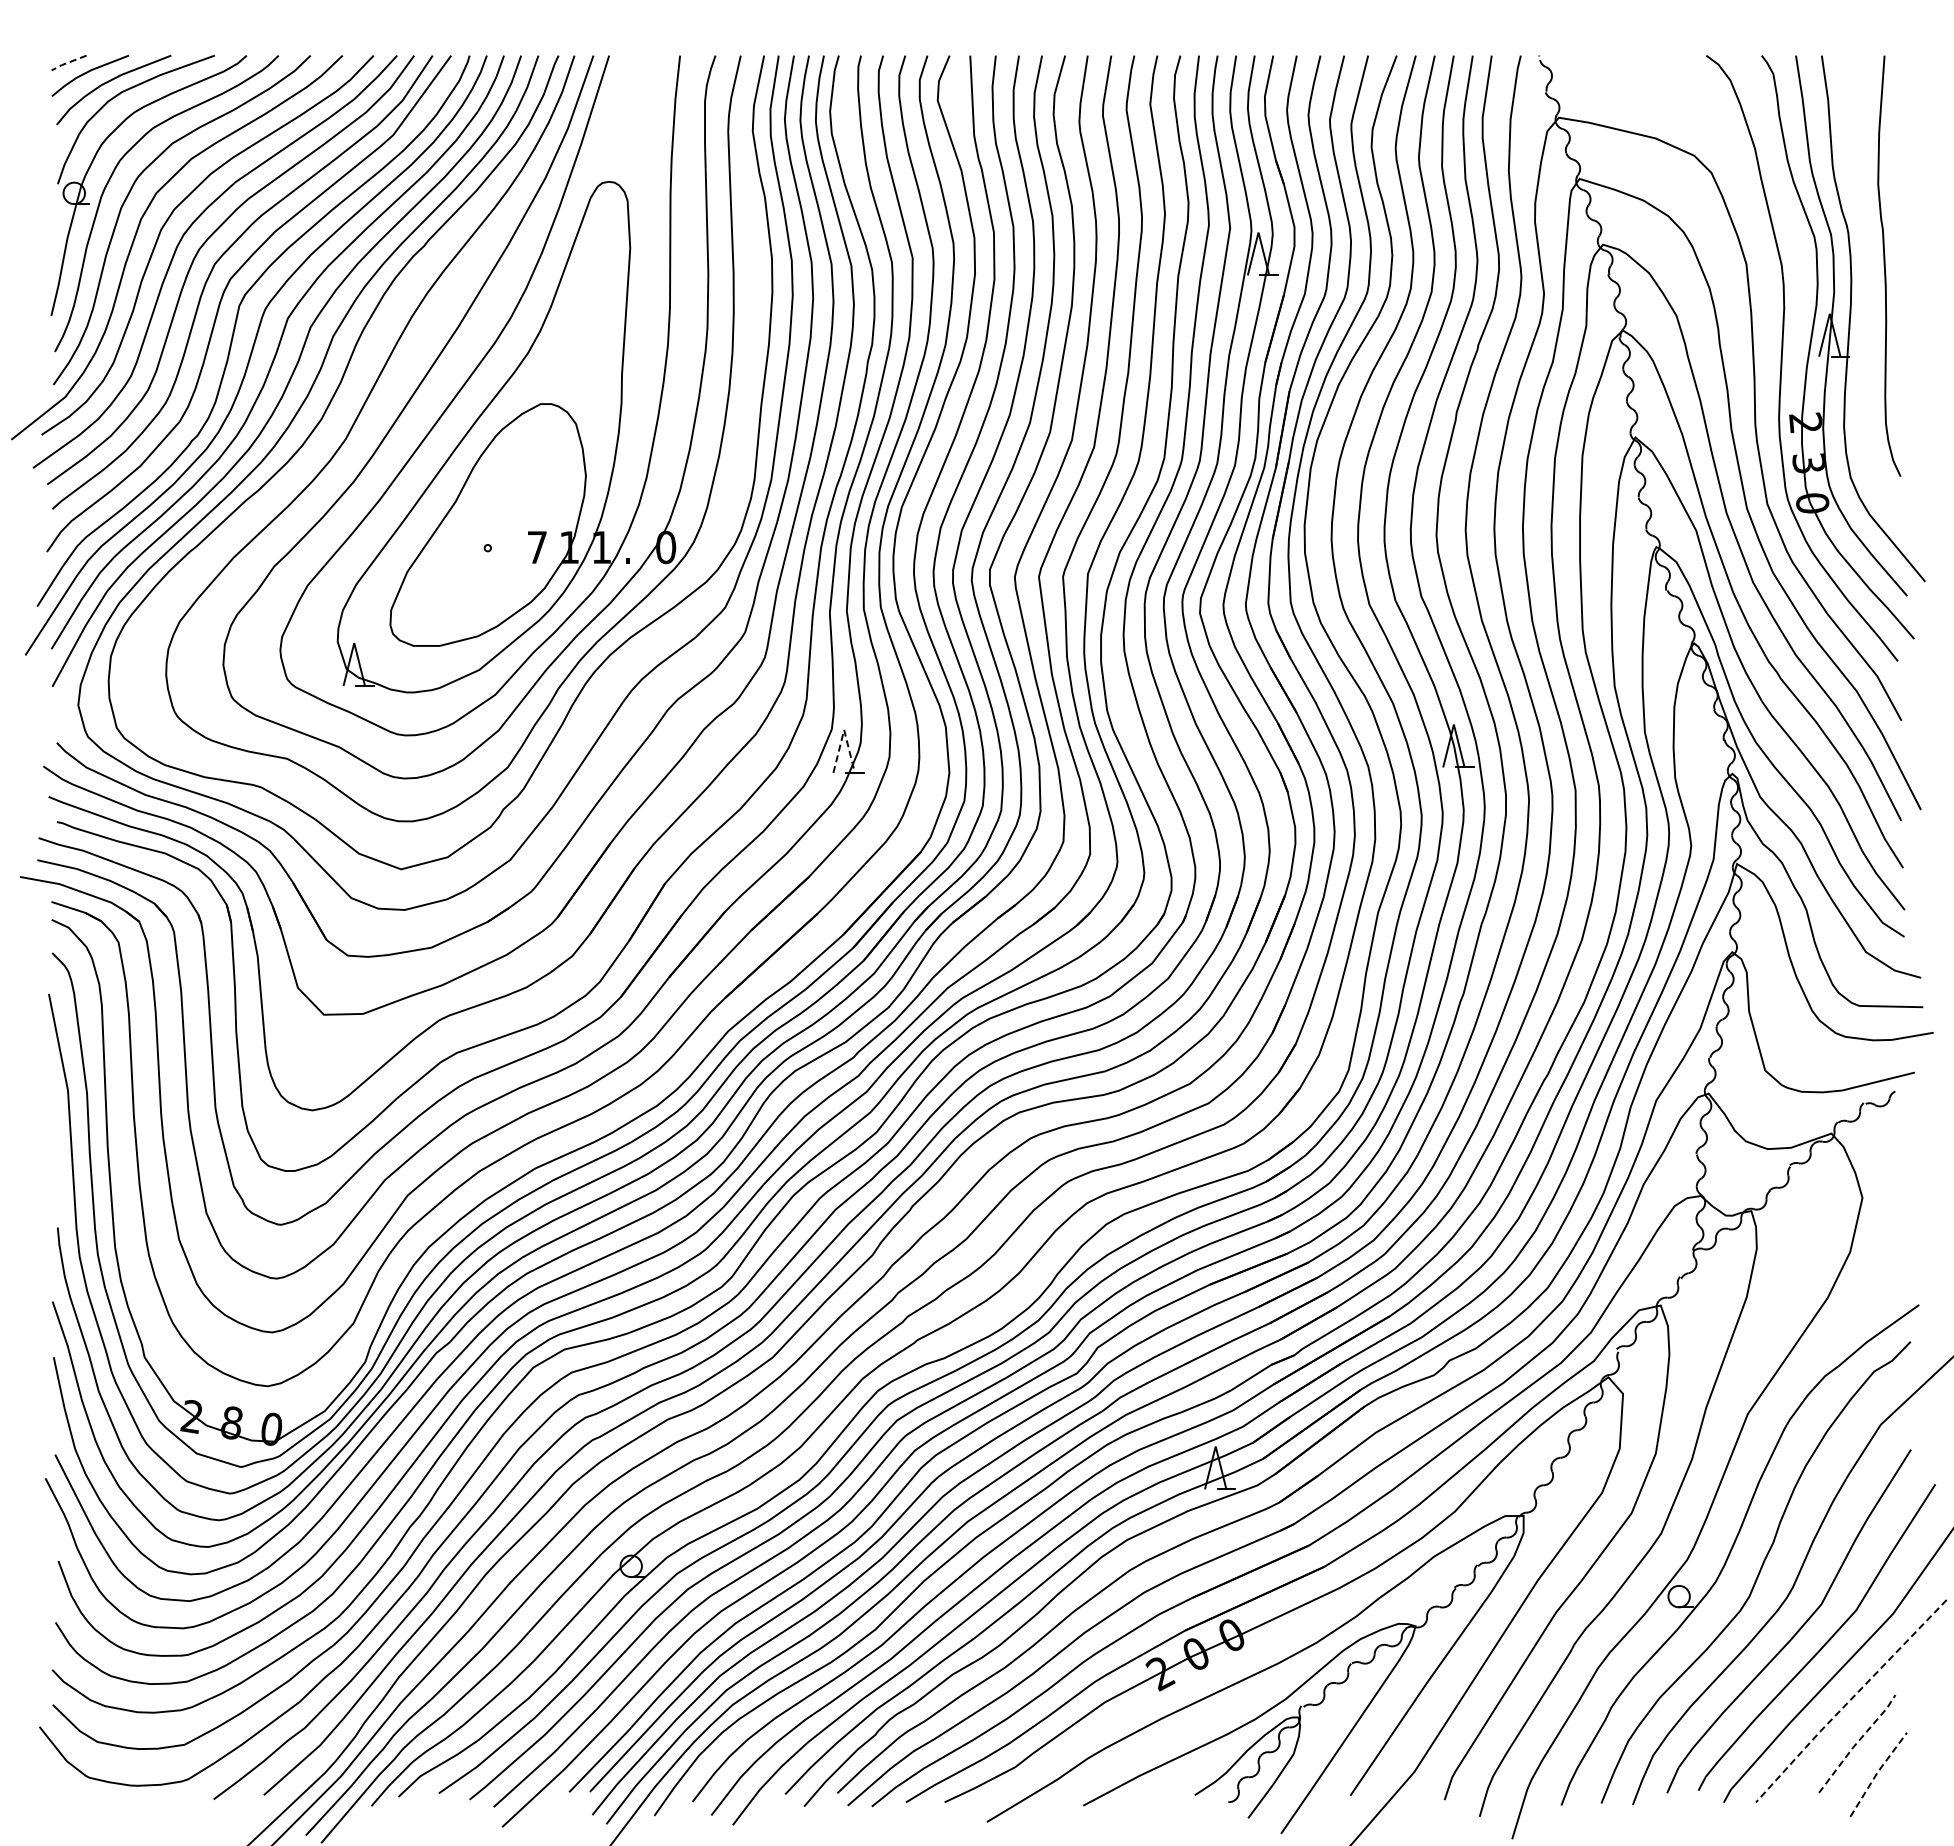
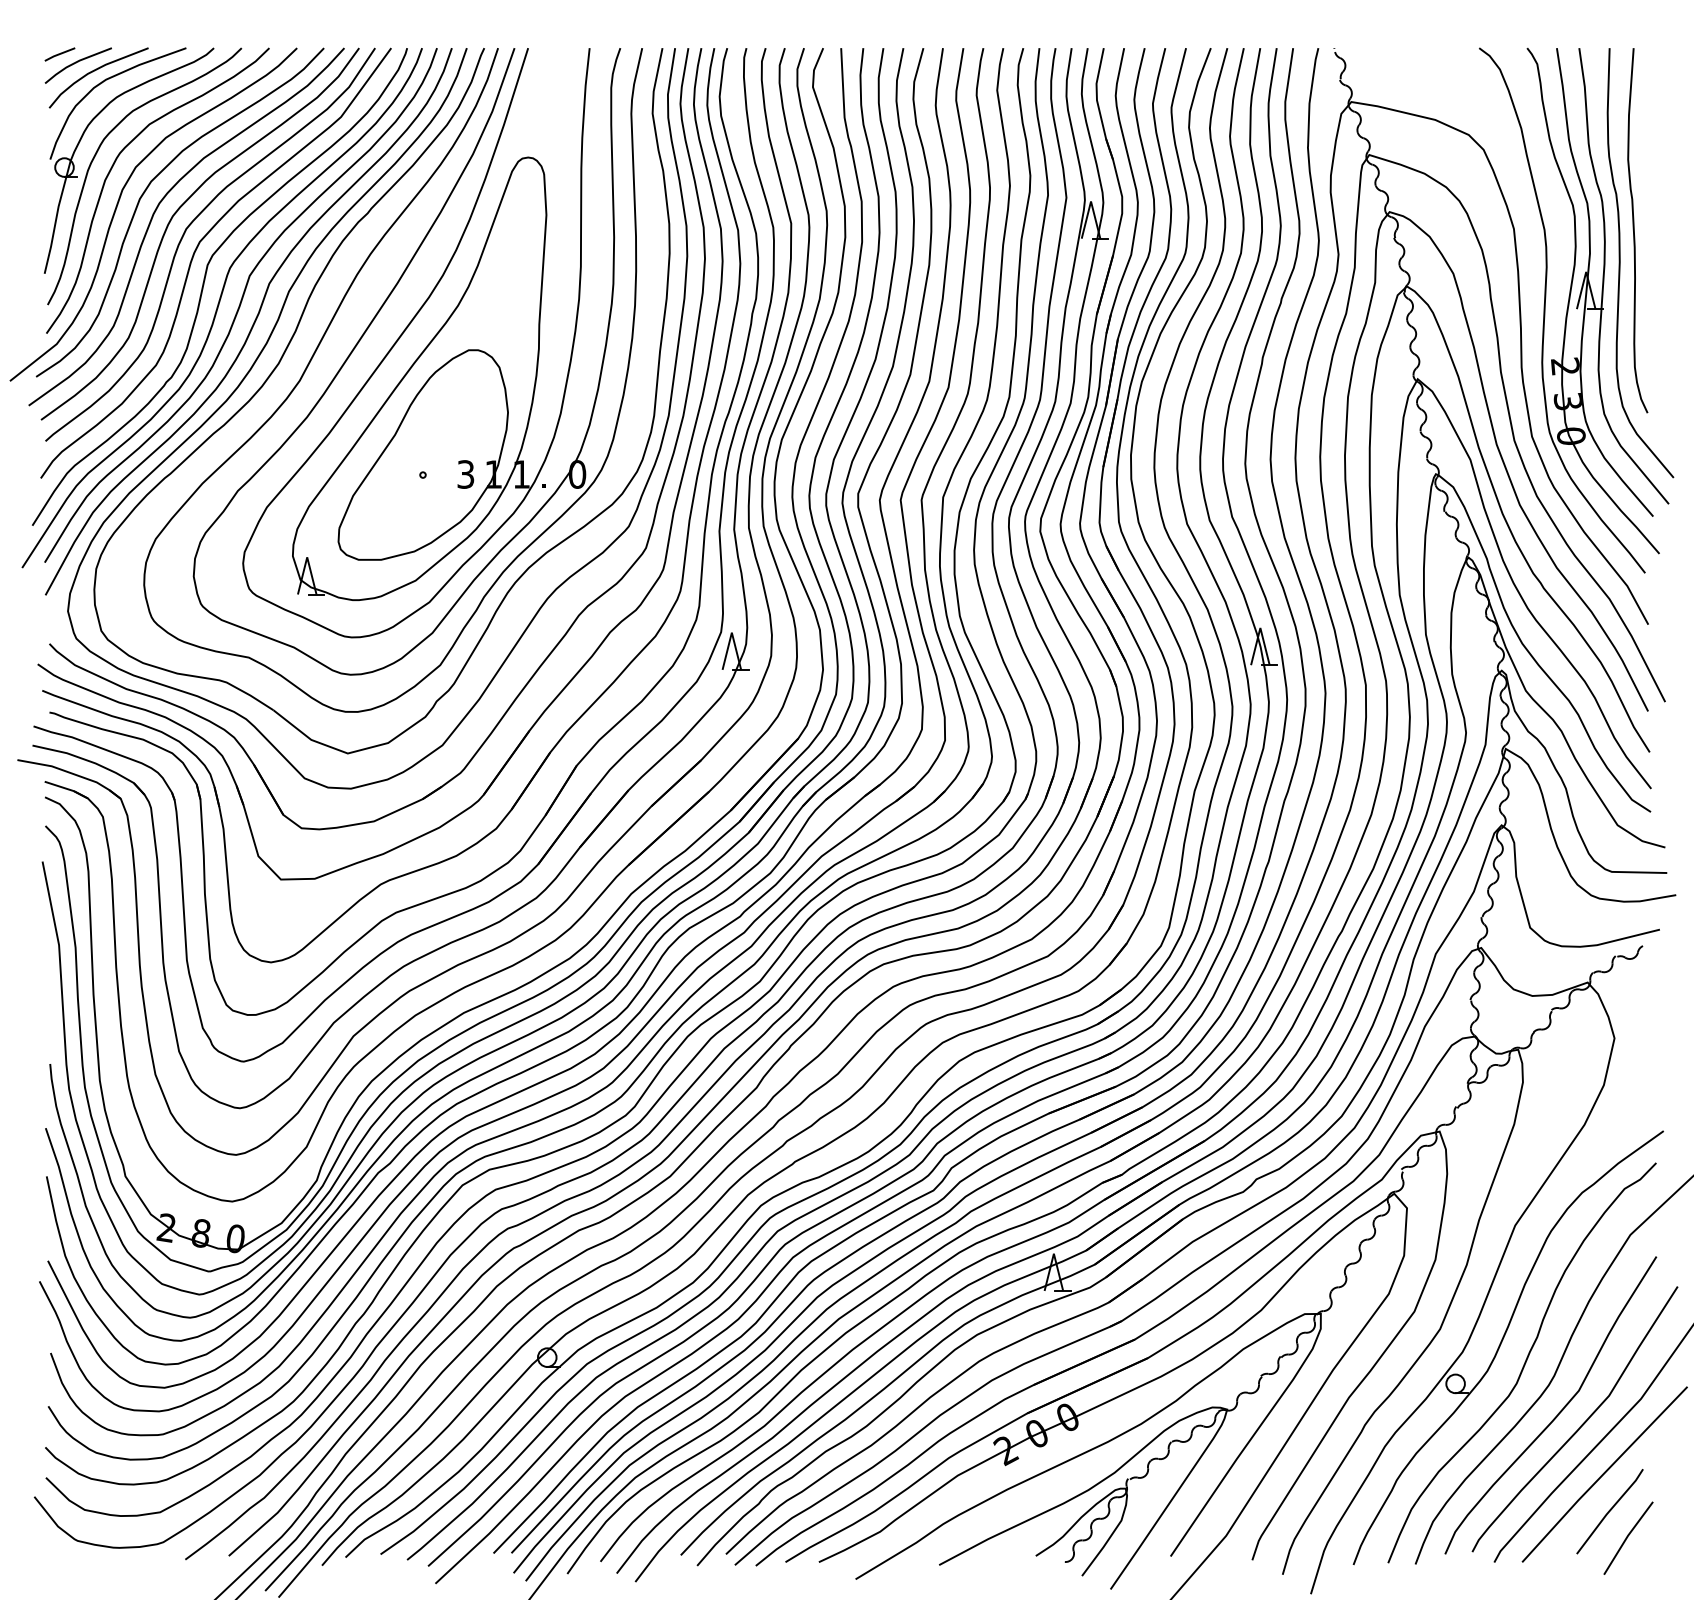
line: (68, 62) -> (59, 54), dashed -> solid
curve: (1869, 303) -> (1620, 263), added
text: (536, 547) -> (465, 474), 7 -> 3
line: (844, 729) -> (732, 632), dashed -> solid
line: (1849, 1700) -> (1603, 1473), dashed -> solid
line: (1856, 1743) -> (1609, 1511), dashed -> solid
line: (1877, 1772) -> (1627, 1536), dashed -> solid

